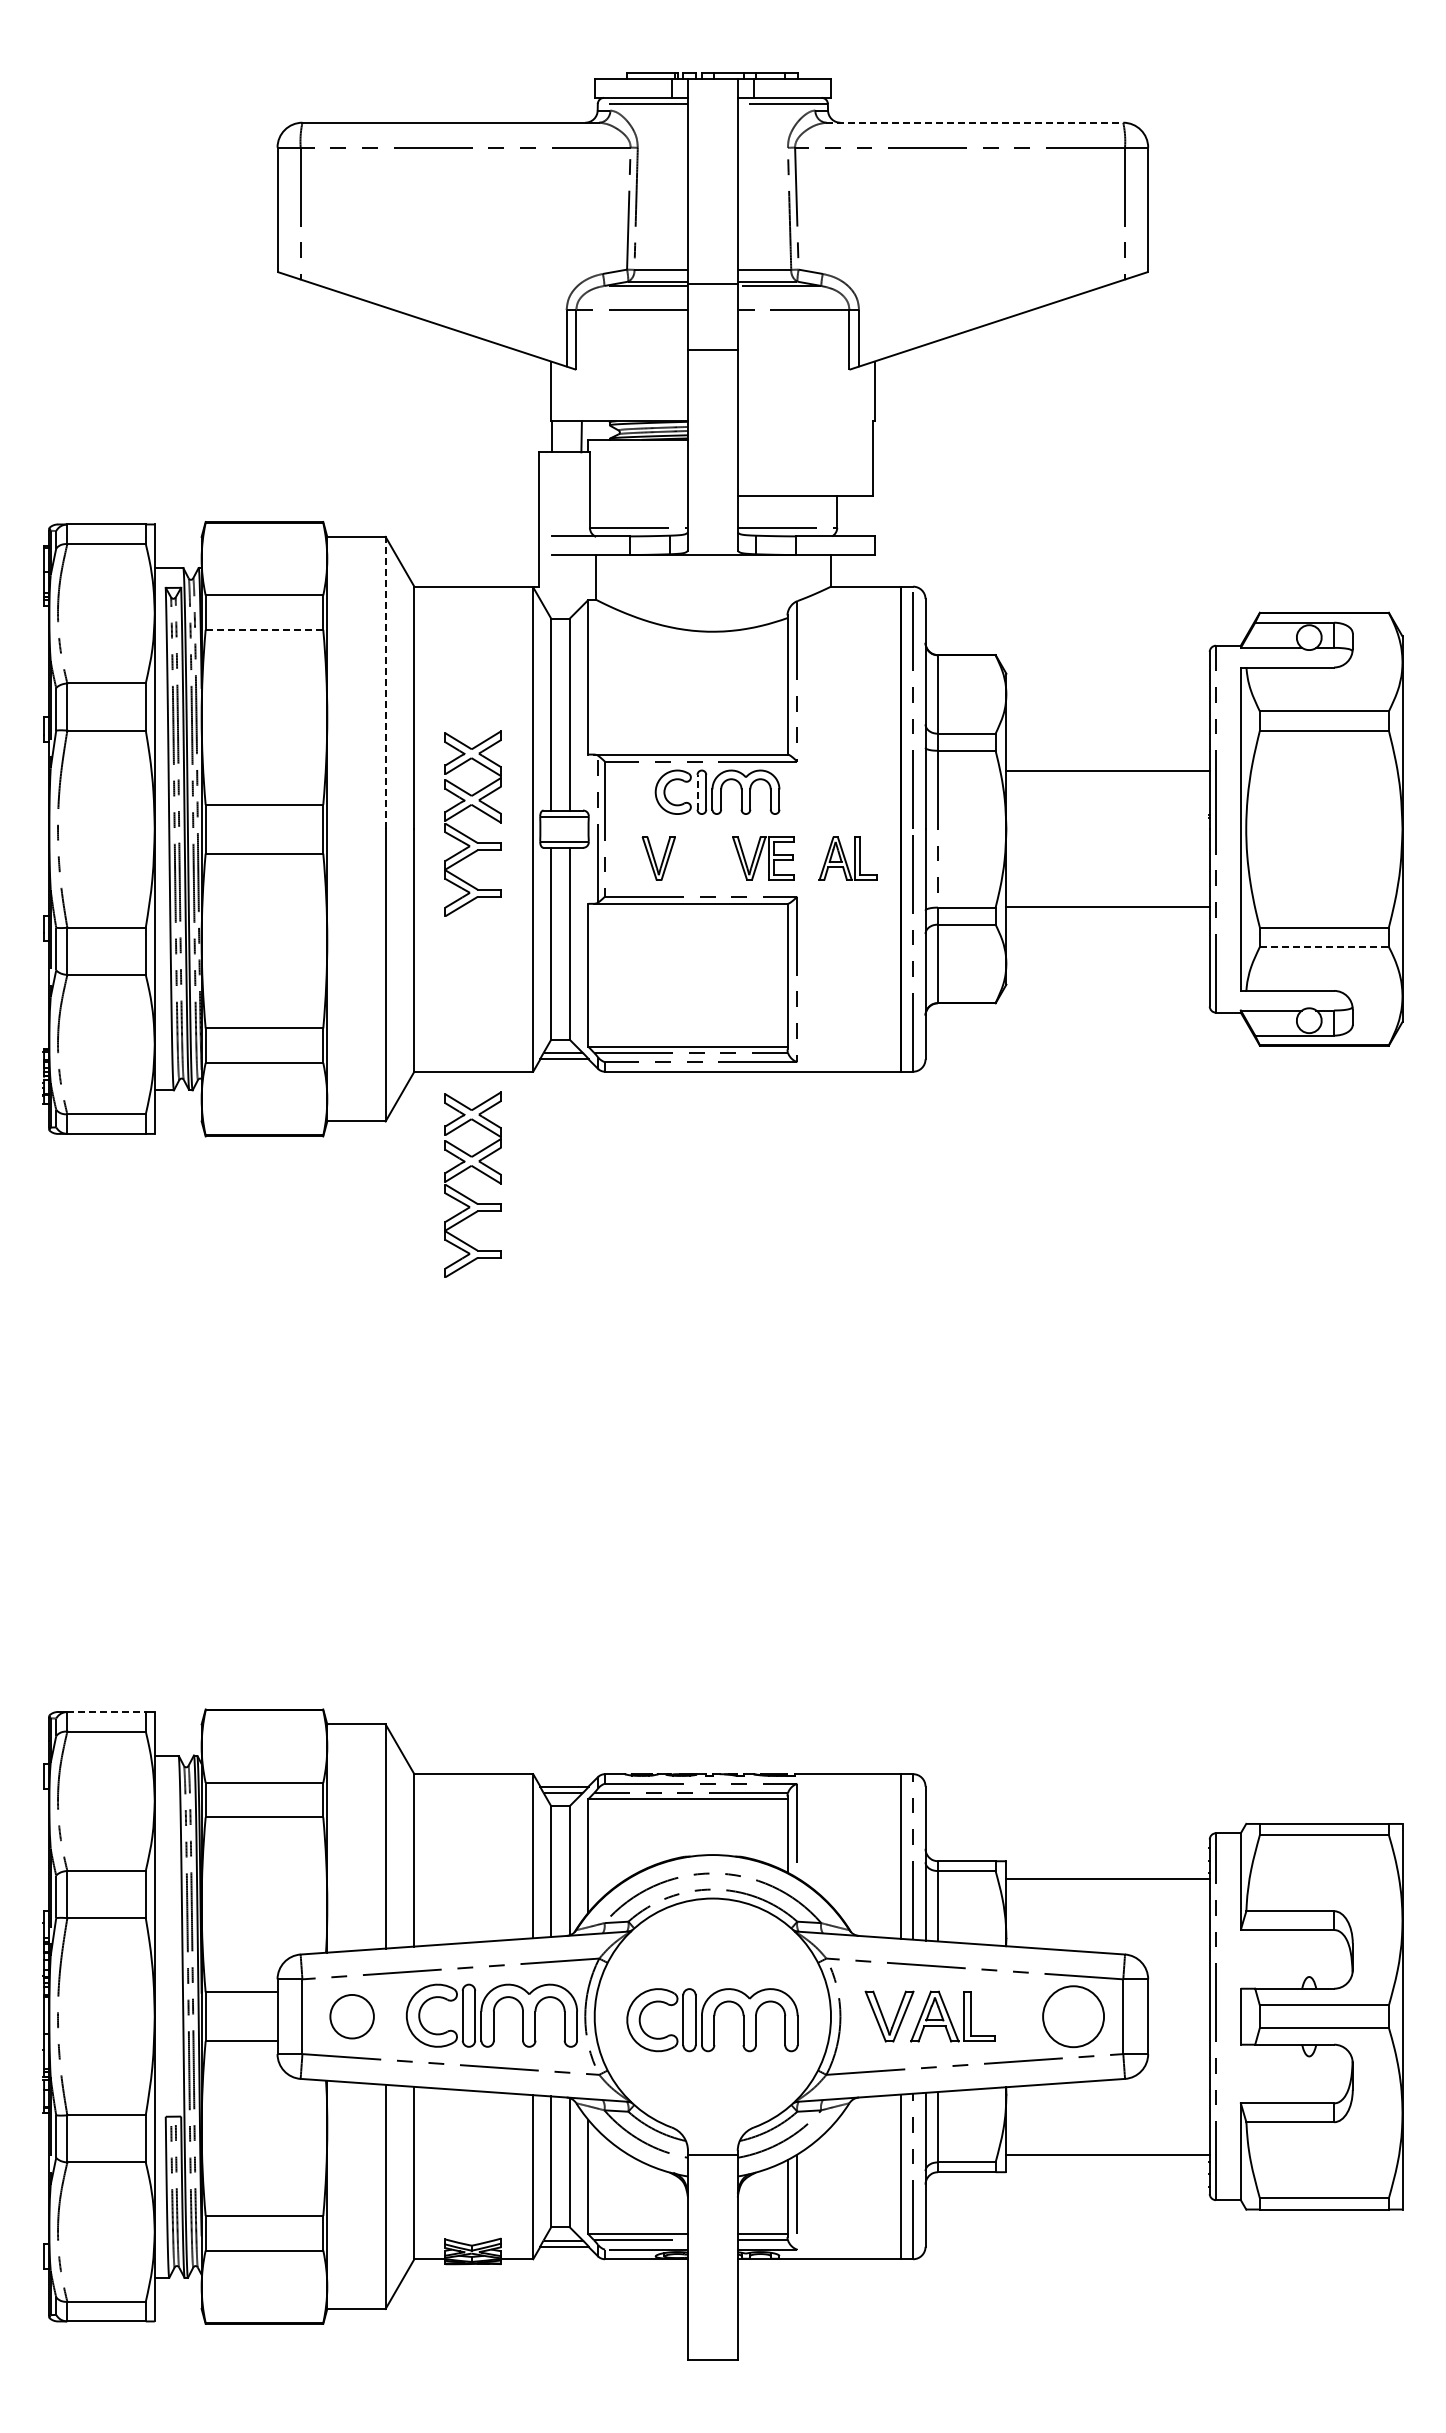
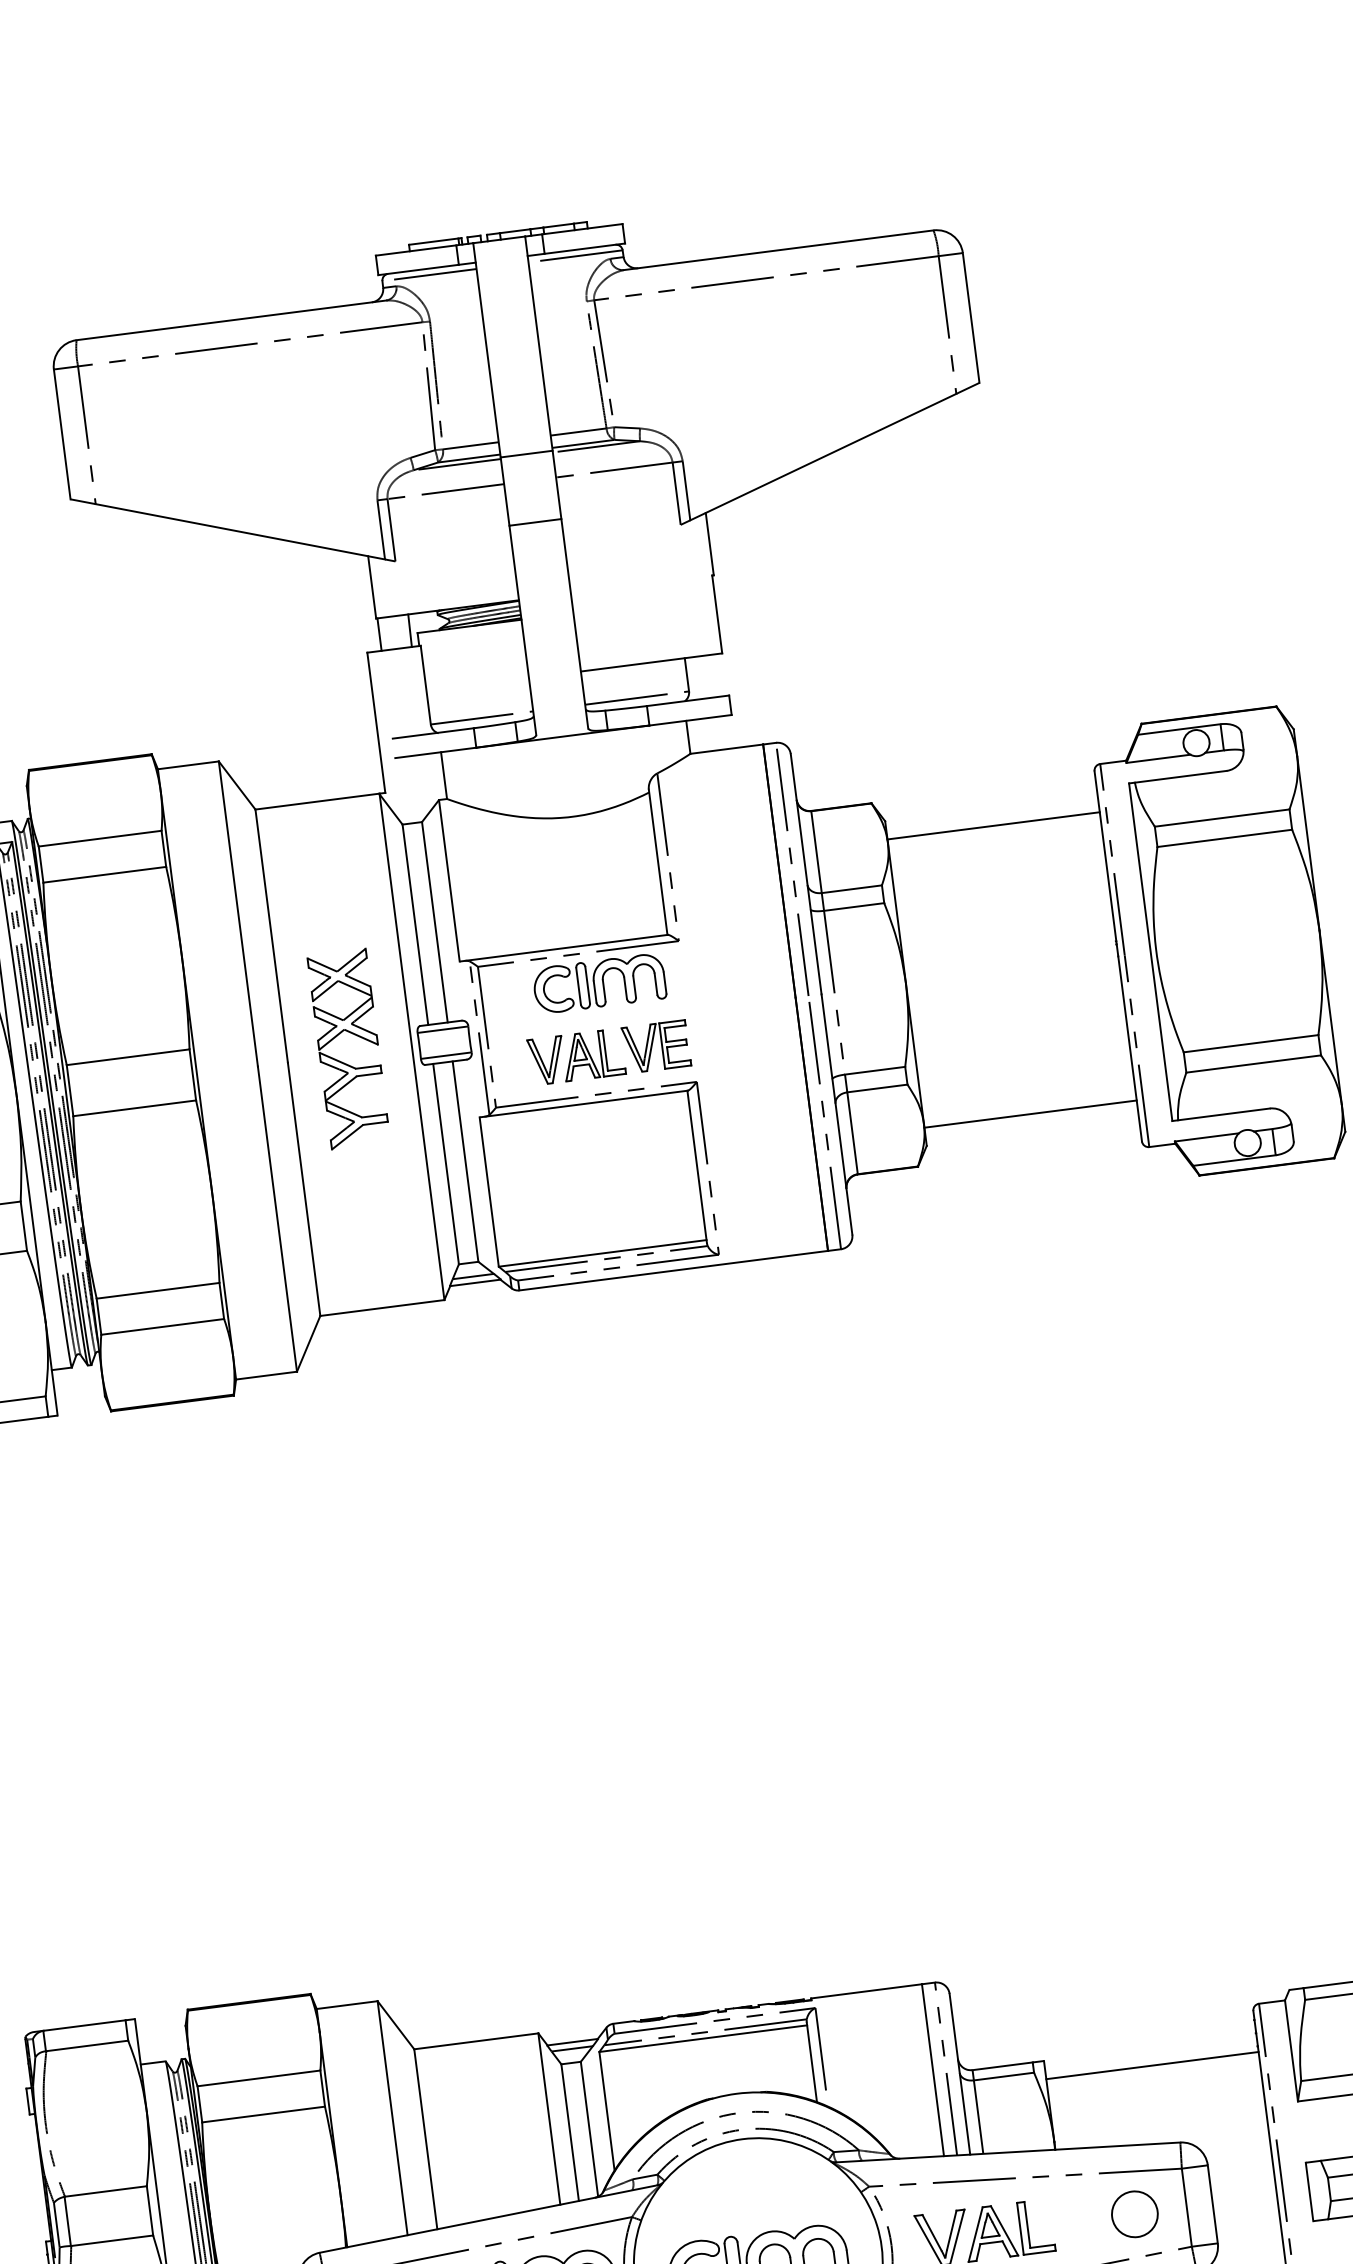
line: (975, 122) -> (779, 249), dashed -> solid
line: (264, 629) -> (104, 874), dashed -> solid
line: (385, 682) -> (238, 913), dashed -> solid
line: (1107, 771) -> (993, 826), moved
line: (697, 791) -> (578, 985), dashed -> solid
part: (847, 858) -> (592, 1054), moved
line: (1107, 907) -> (1030, 1114), moved
line: (1324, 946) -> (1253, 1063), dashed -> solid
part: (467, 1196) -> (392, 1439), removed
line: (107, 1712) -> (85, 2025), dashed -> solid
circle: (1073, 2016) -> (1134, 2214), size x0.71

